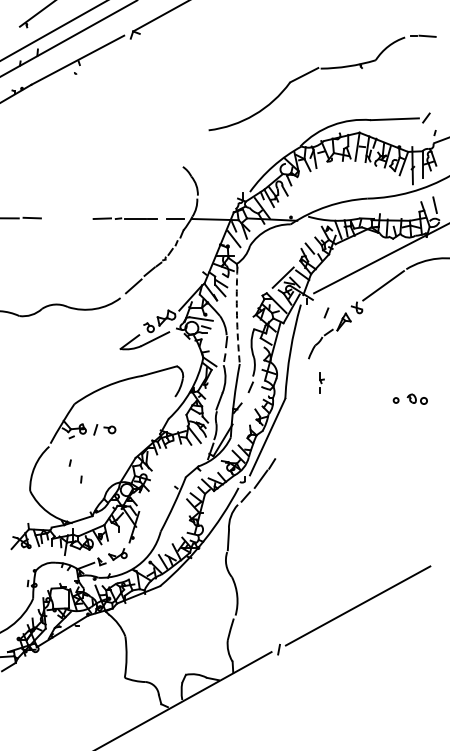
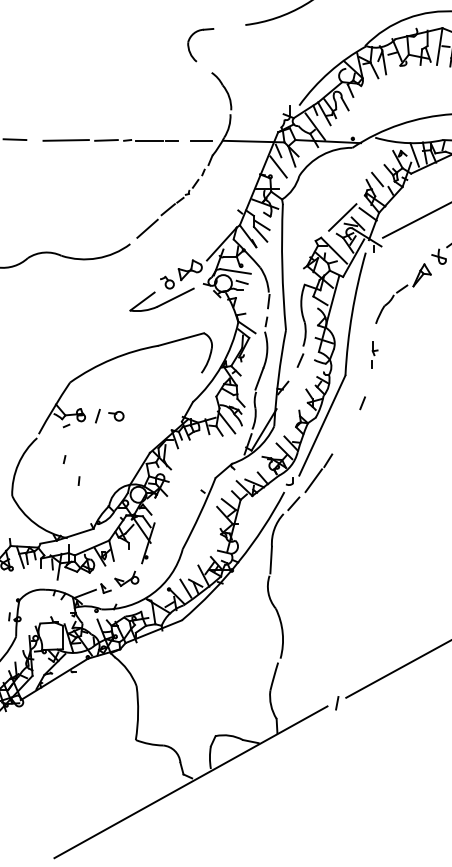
part: (166, 147) -> (190, 47), added
line: (71, 218) -> (66, 140), added
line: (326, 312) -> (362, 402), moved
arc: (237, 315) -> (282, 266), dashed -> solid
part: (321, 382) -> (374, 354), moved

